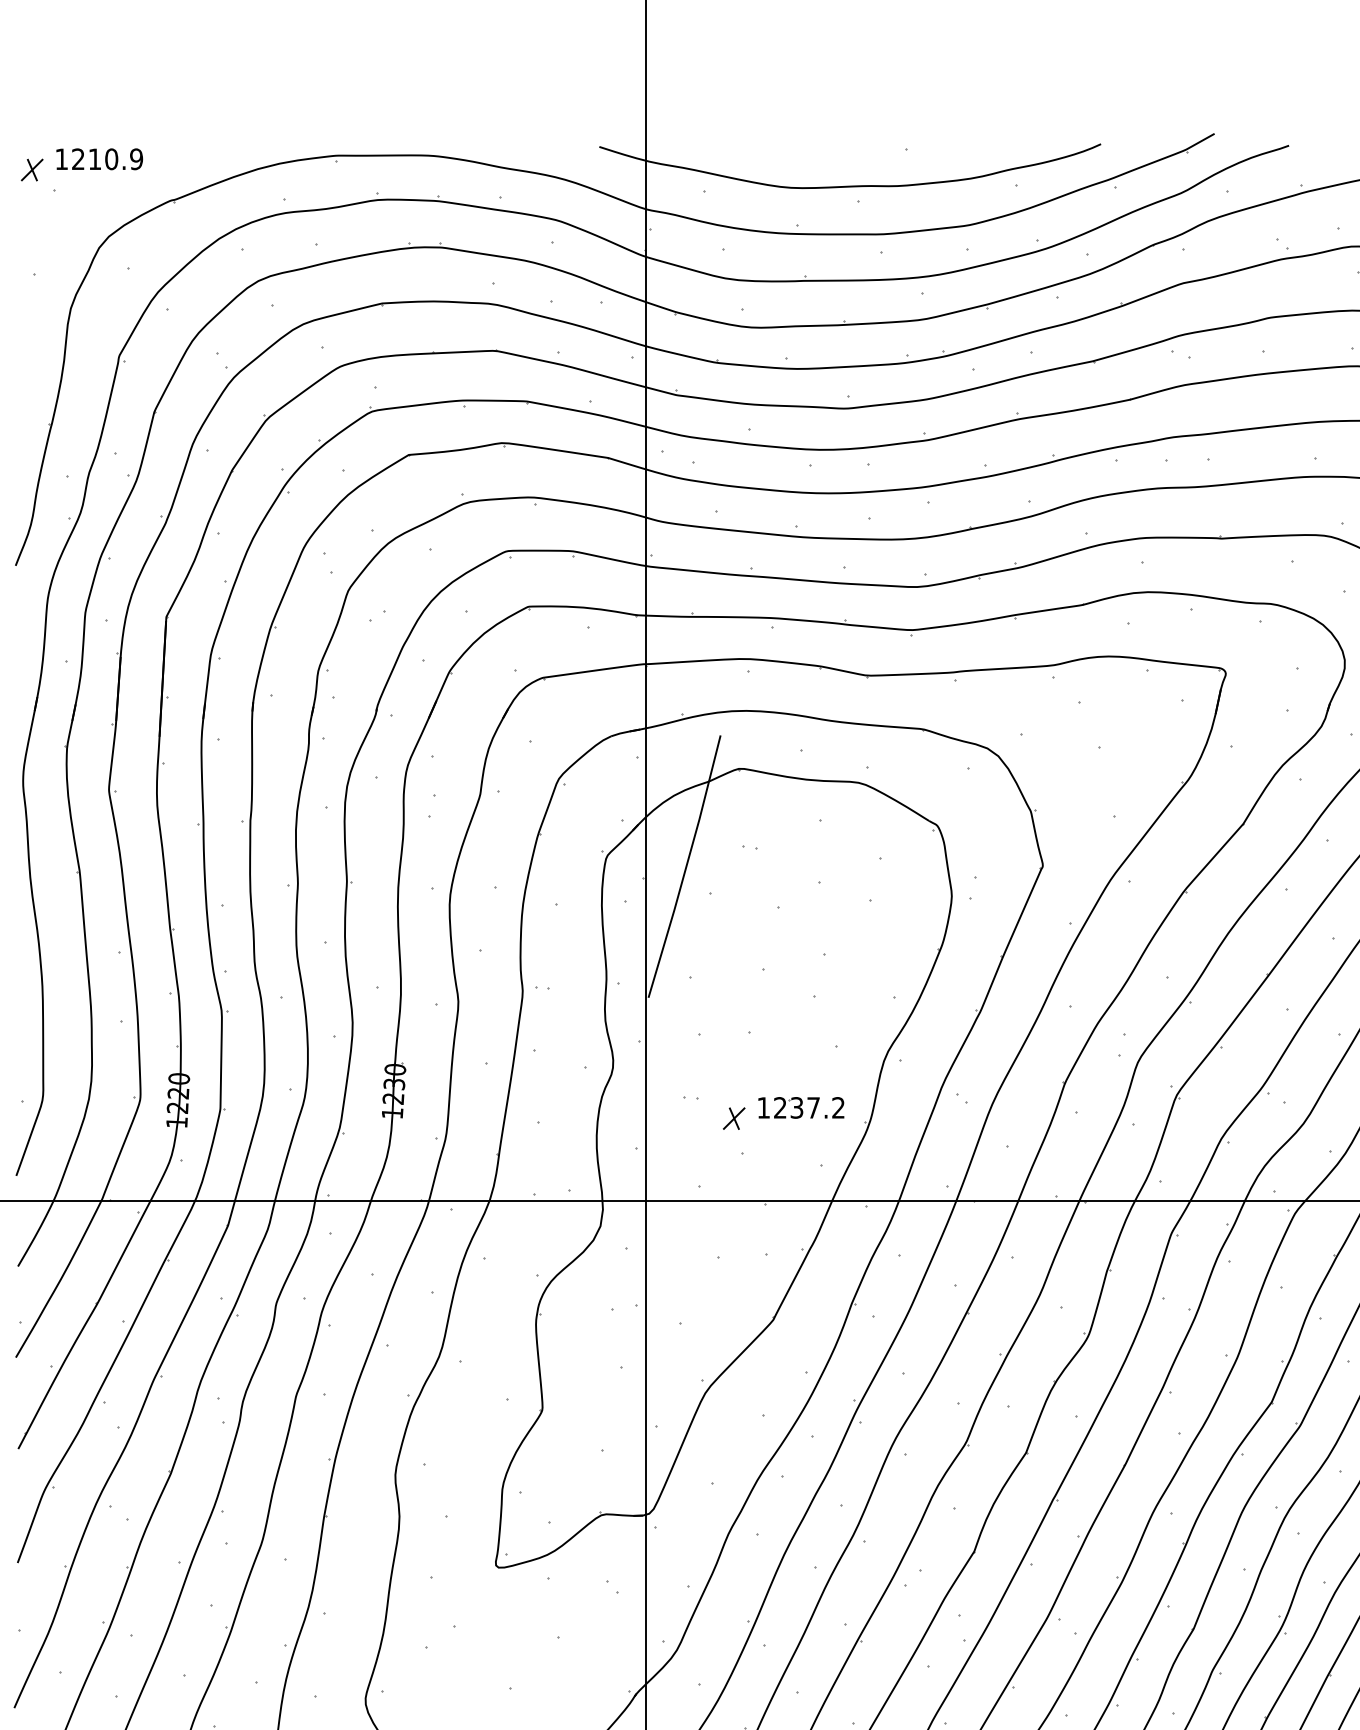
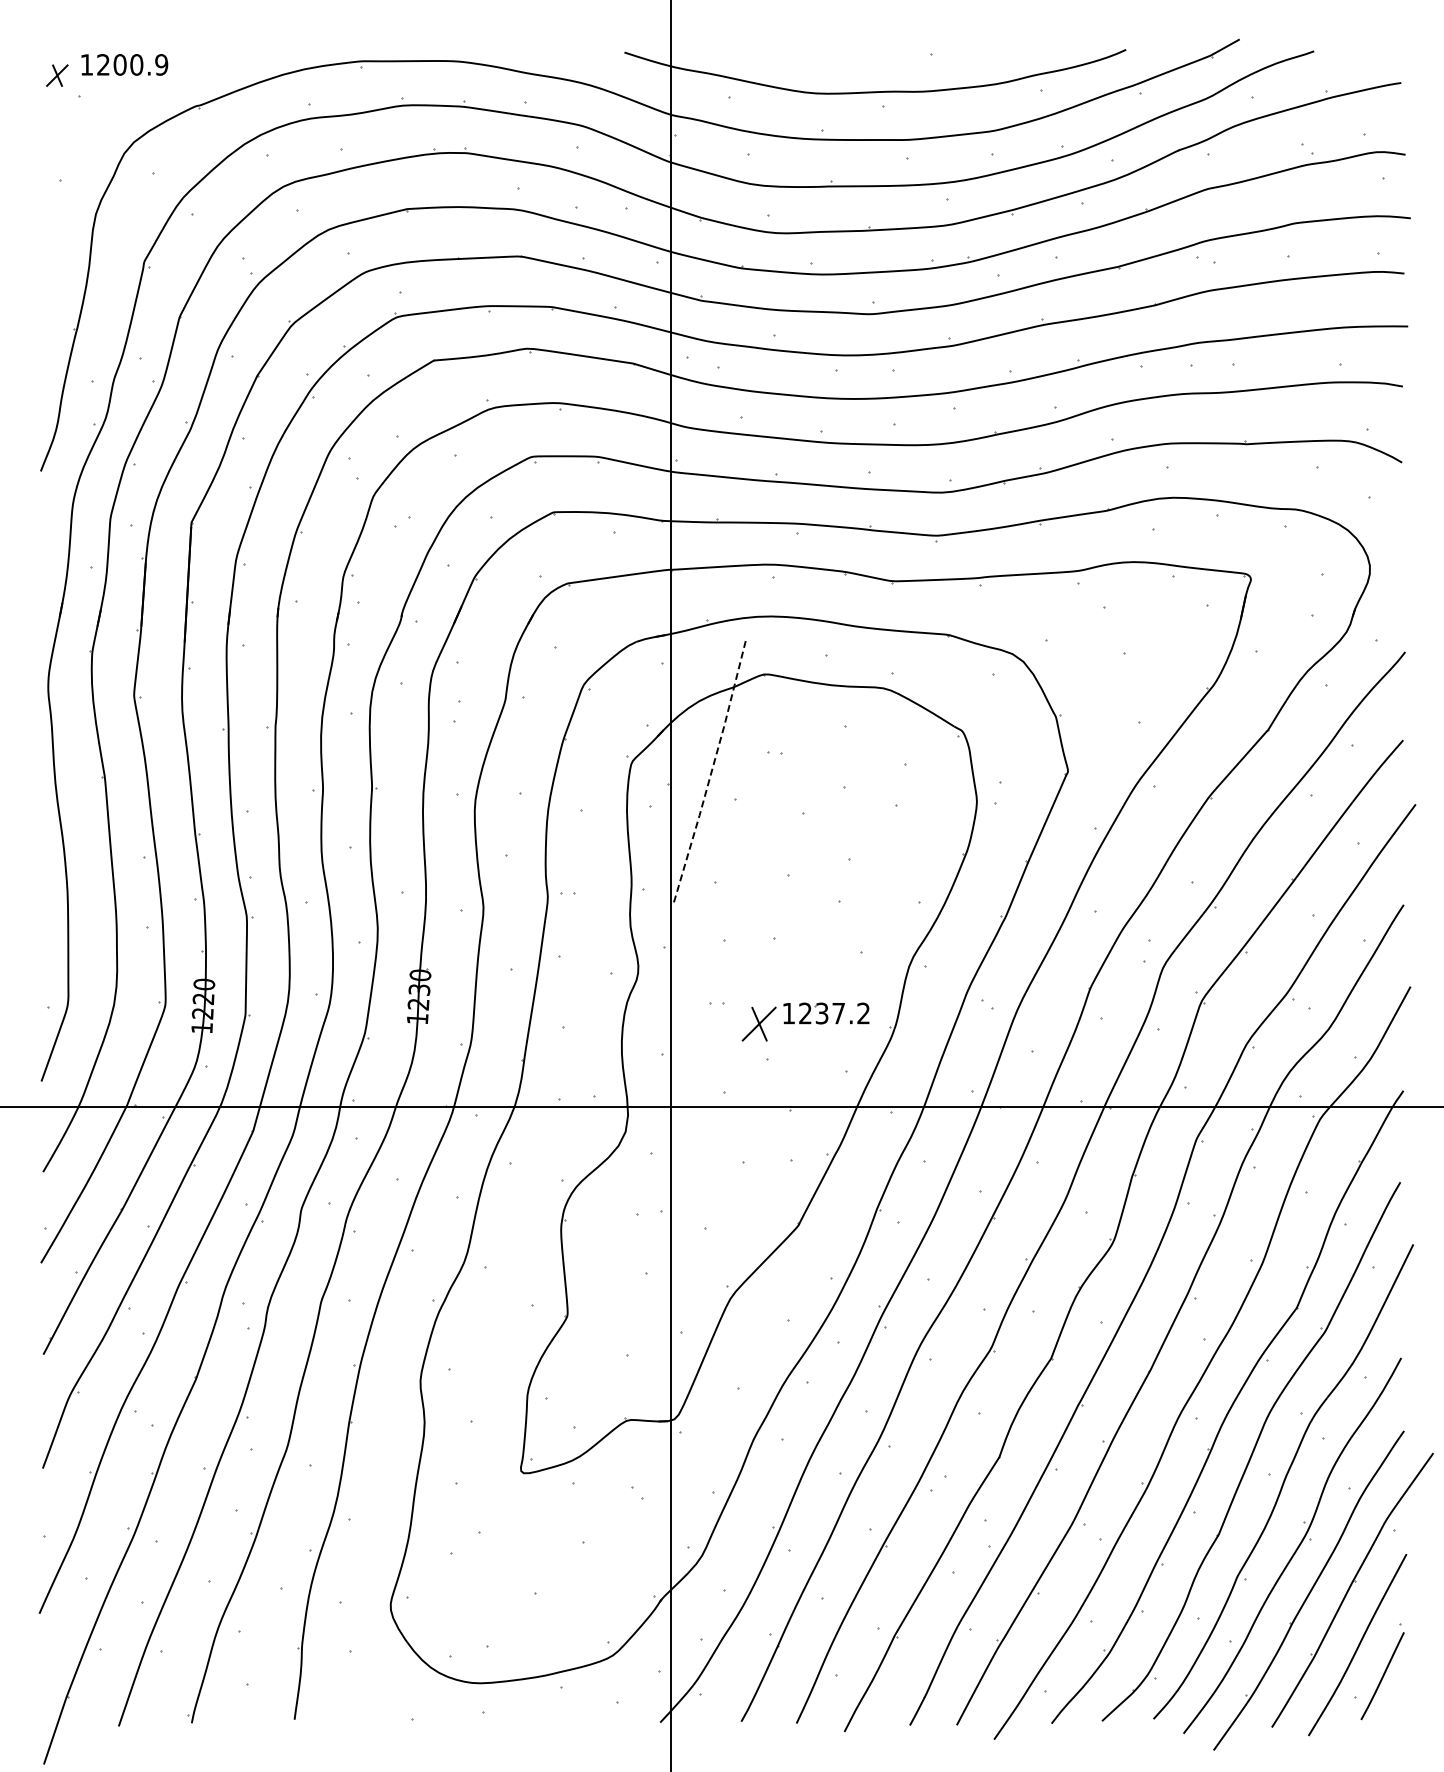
text: (94, 158) -> (119, 64), 1210.9 -> 1200.9
line: (686, 867) -> (711, 773), solid -> dashed
part: (734, 1118) -> (759, 1024), size x1.6

